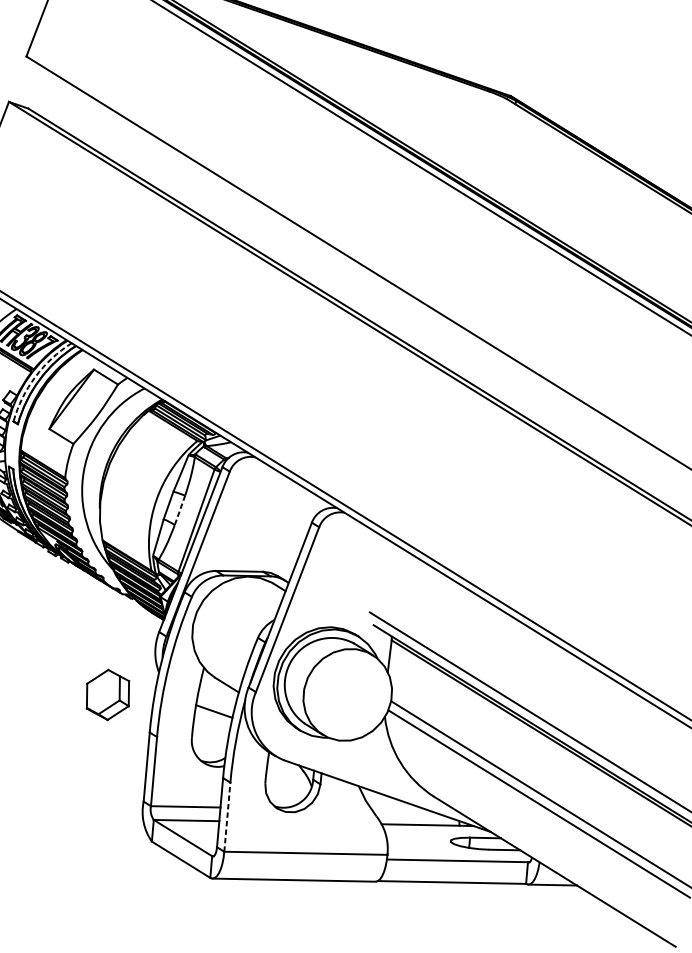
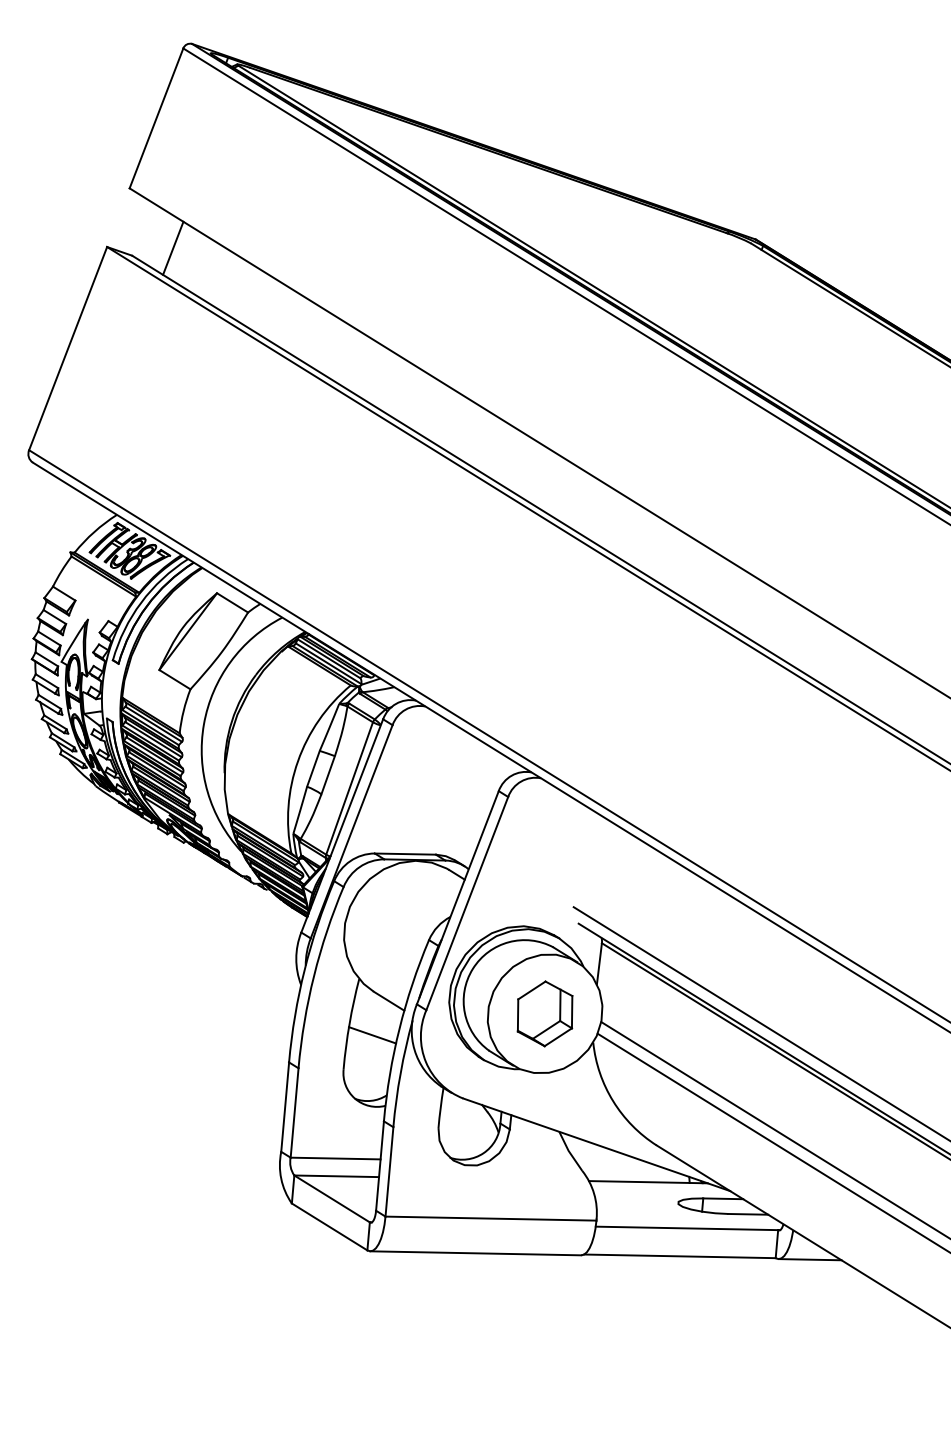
line: (60, 102) -> (173, 247), added
arc: (35, 376) -> (141, 602), dashed -> solid
line: (180, 510) -> (328, 775), dashed -> solid
part: (107, 694) -> (544, 1013), moved
line: (227, 816) -> (389, 1171), dashed -> solid

